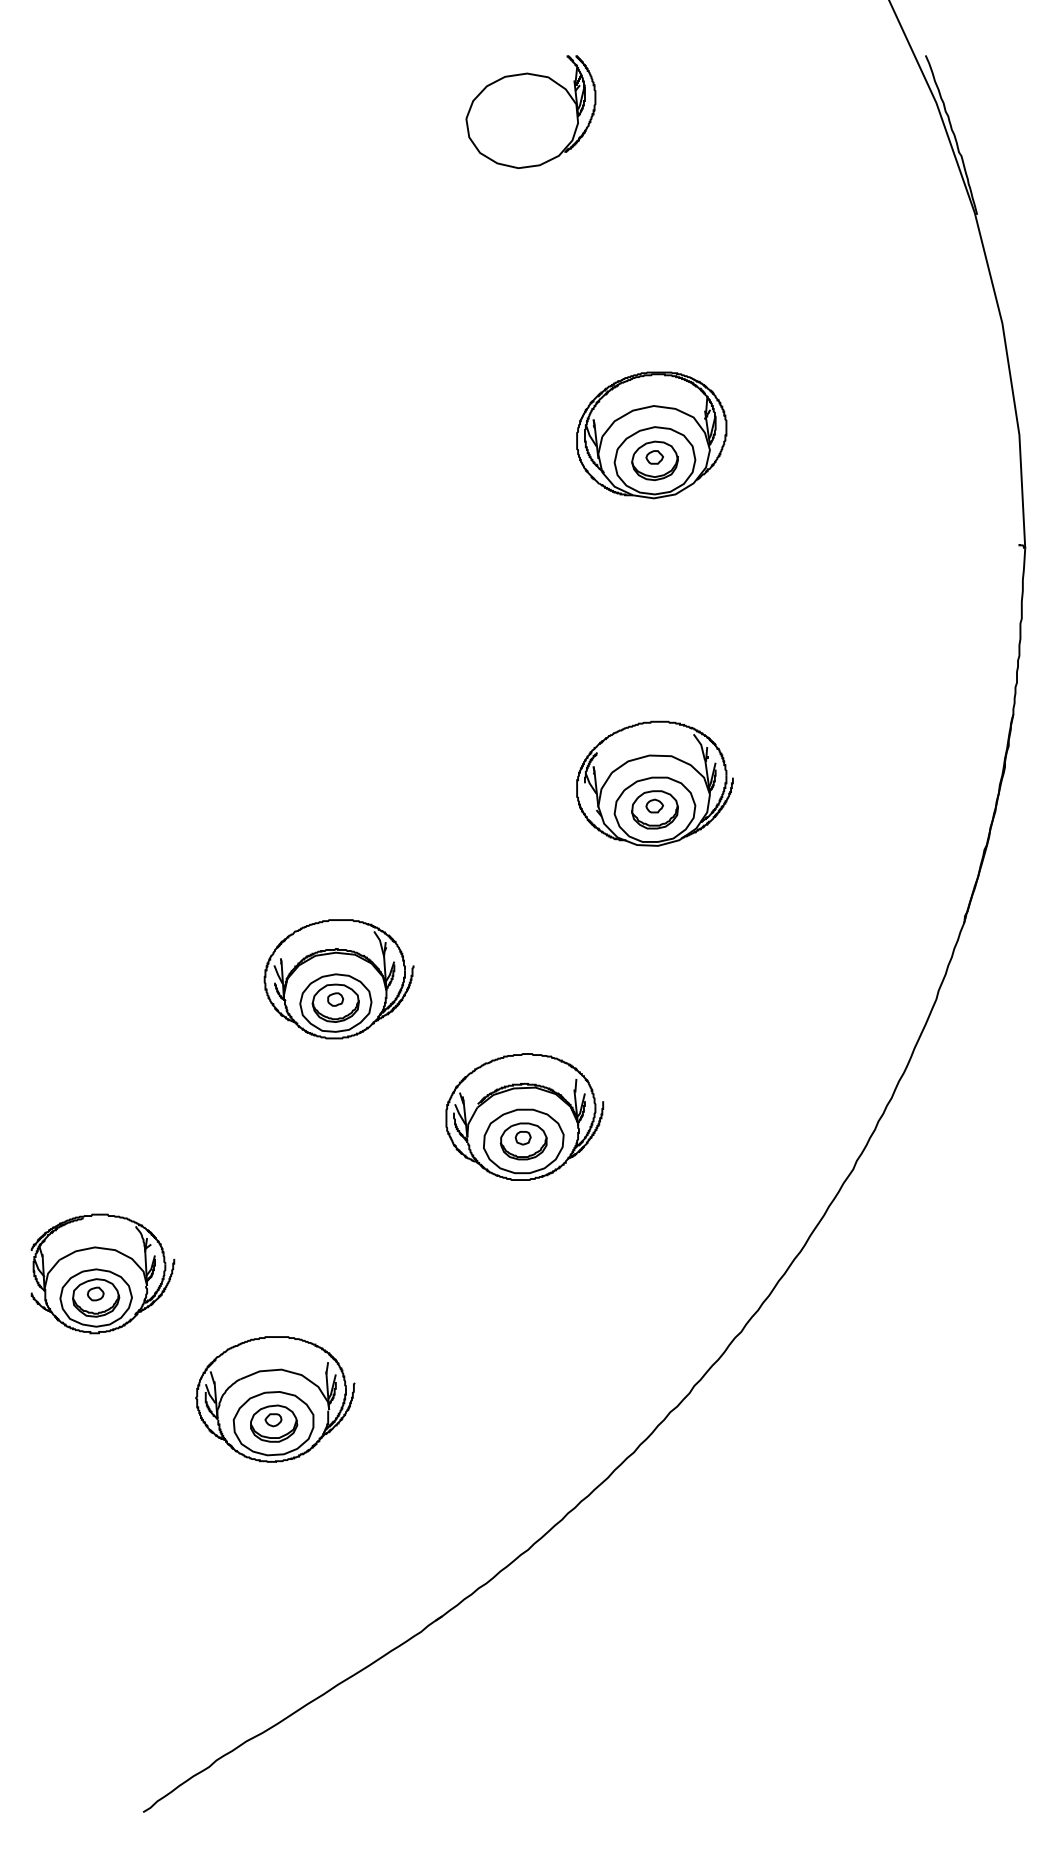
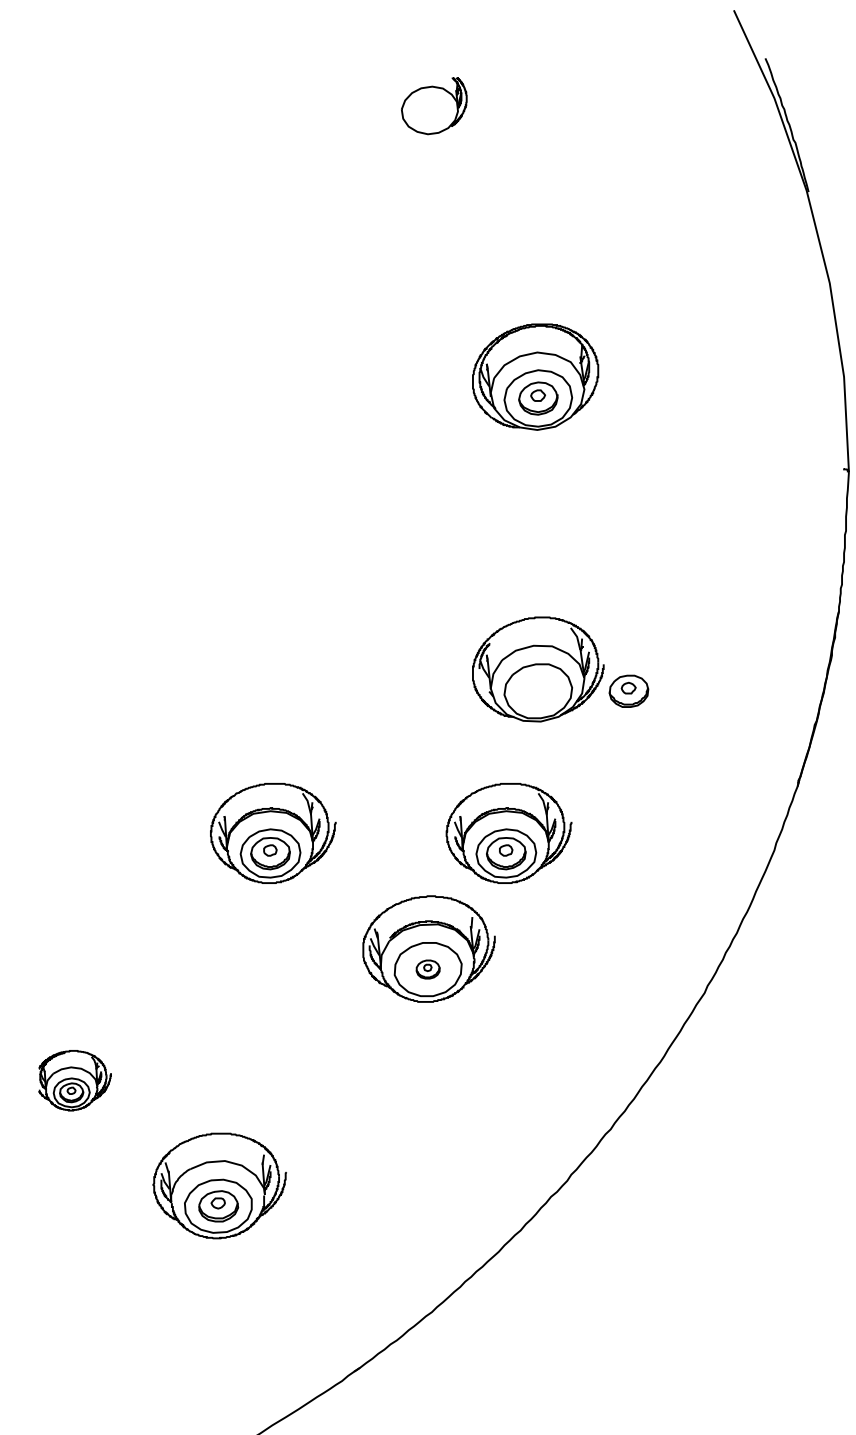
part: (530, 112) -> (433, 106), size x0.6
part: (654, 809) -> (628, 691), moved
part: (619, 979) -> (508, 833), added
part: (523, 1141) -> (427, 969), size x0.6
part: (102, 1273) -> (74, 1080), size x0.6

